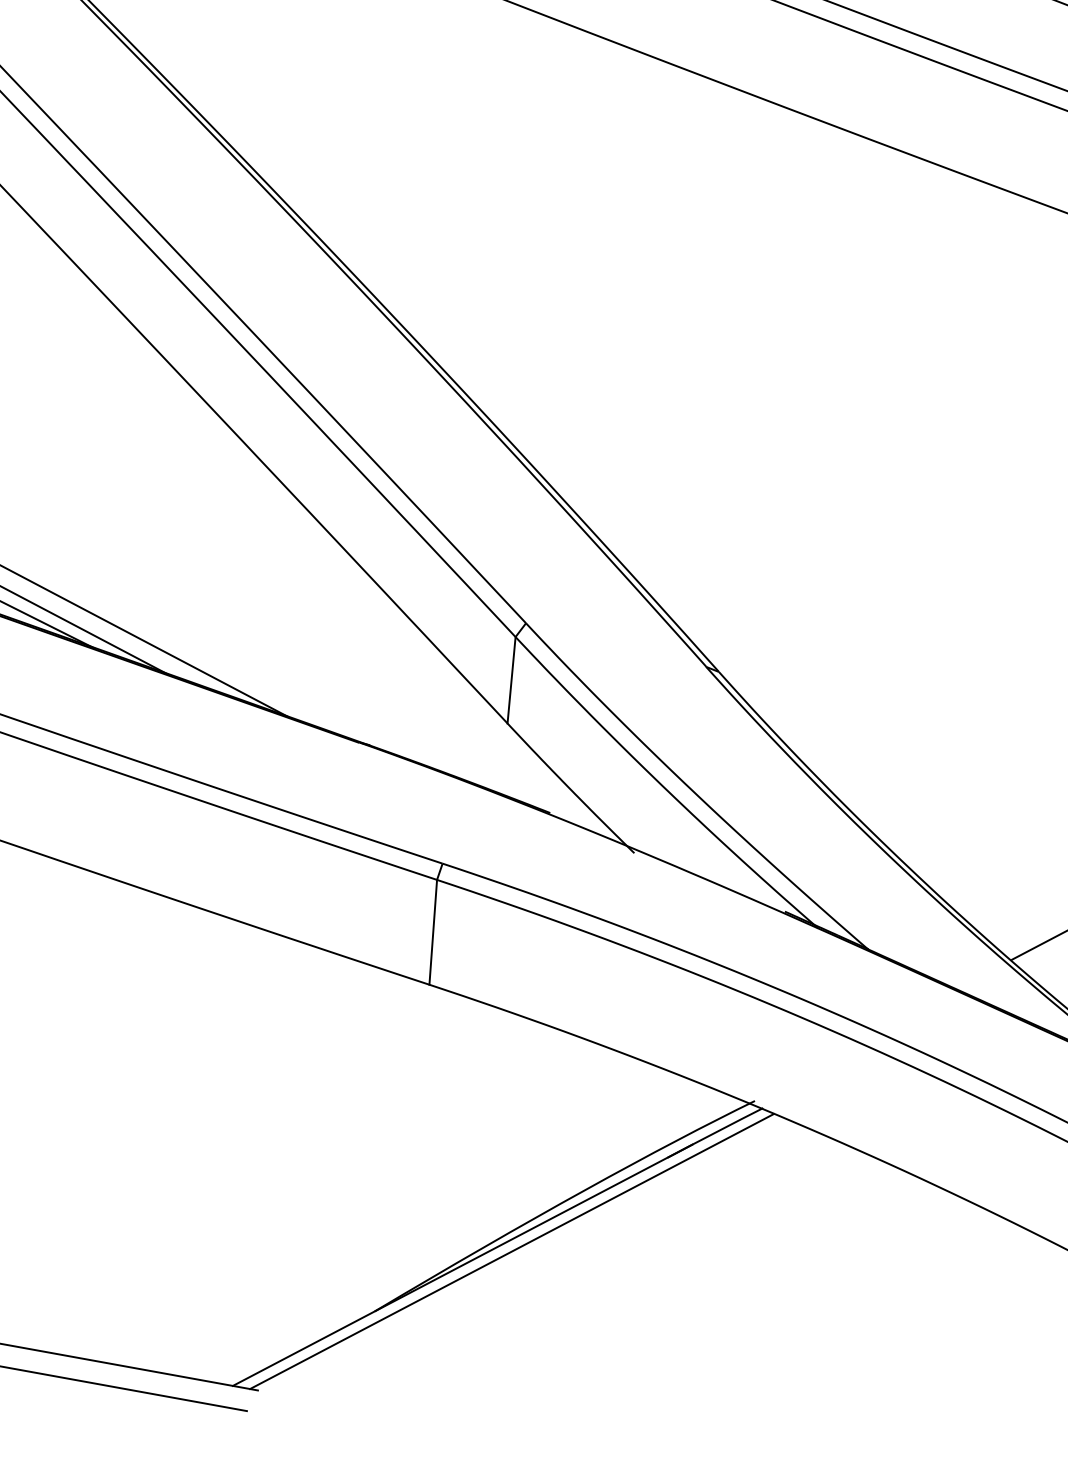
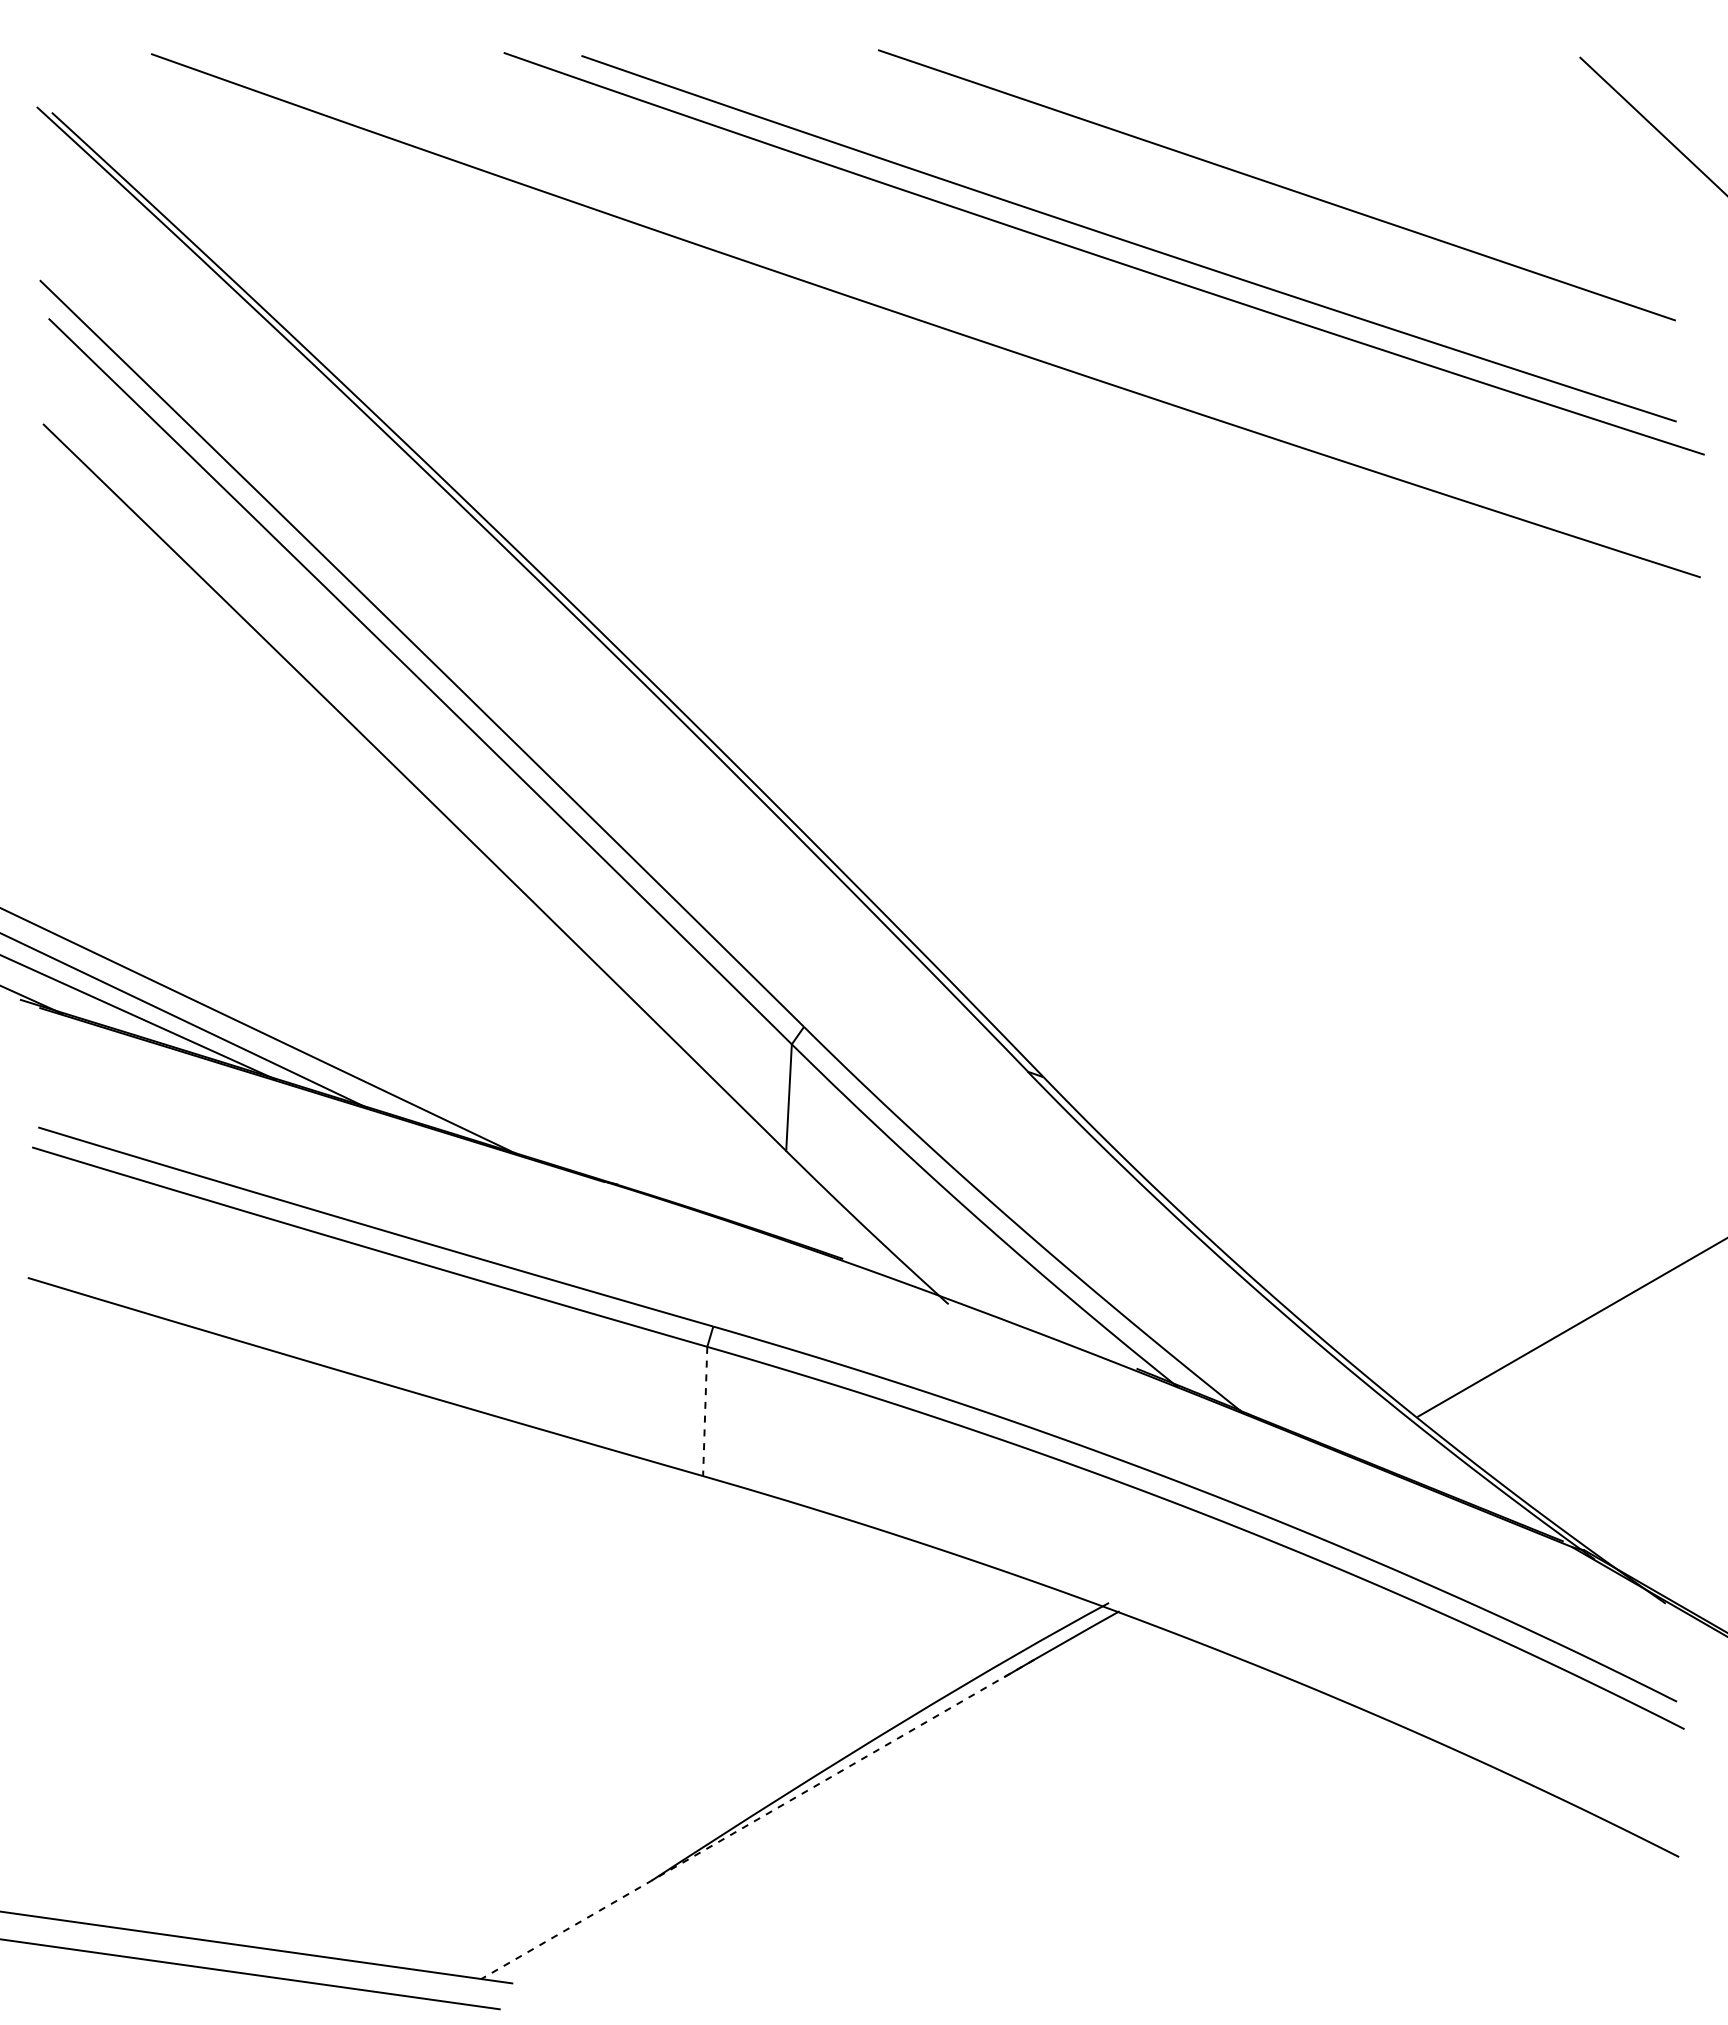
line: (433, 932) -> (705, 1411), solid -> dashed
line: (511, 1251) -> (817, 1800), removed
line: (462, 1265) -> (757, 1819), solid -> dashed

